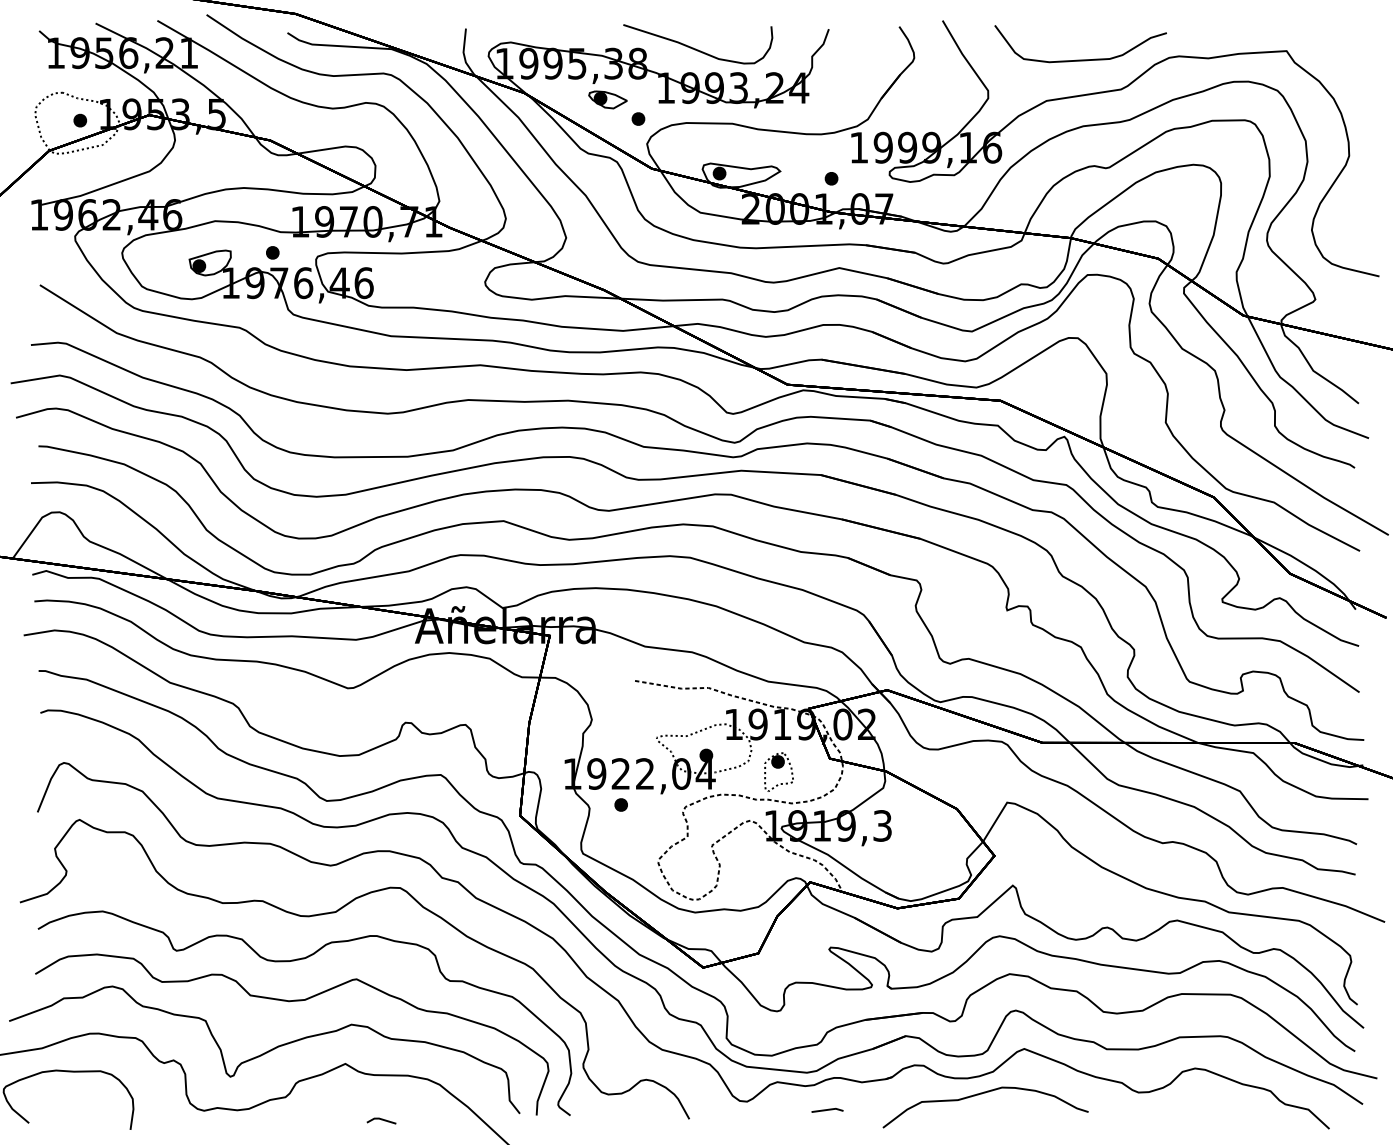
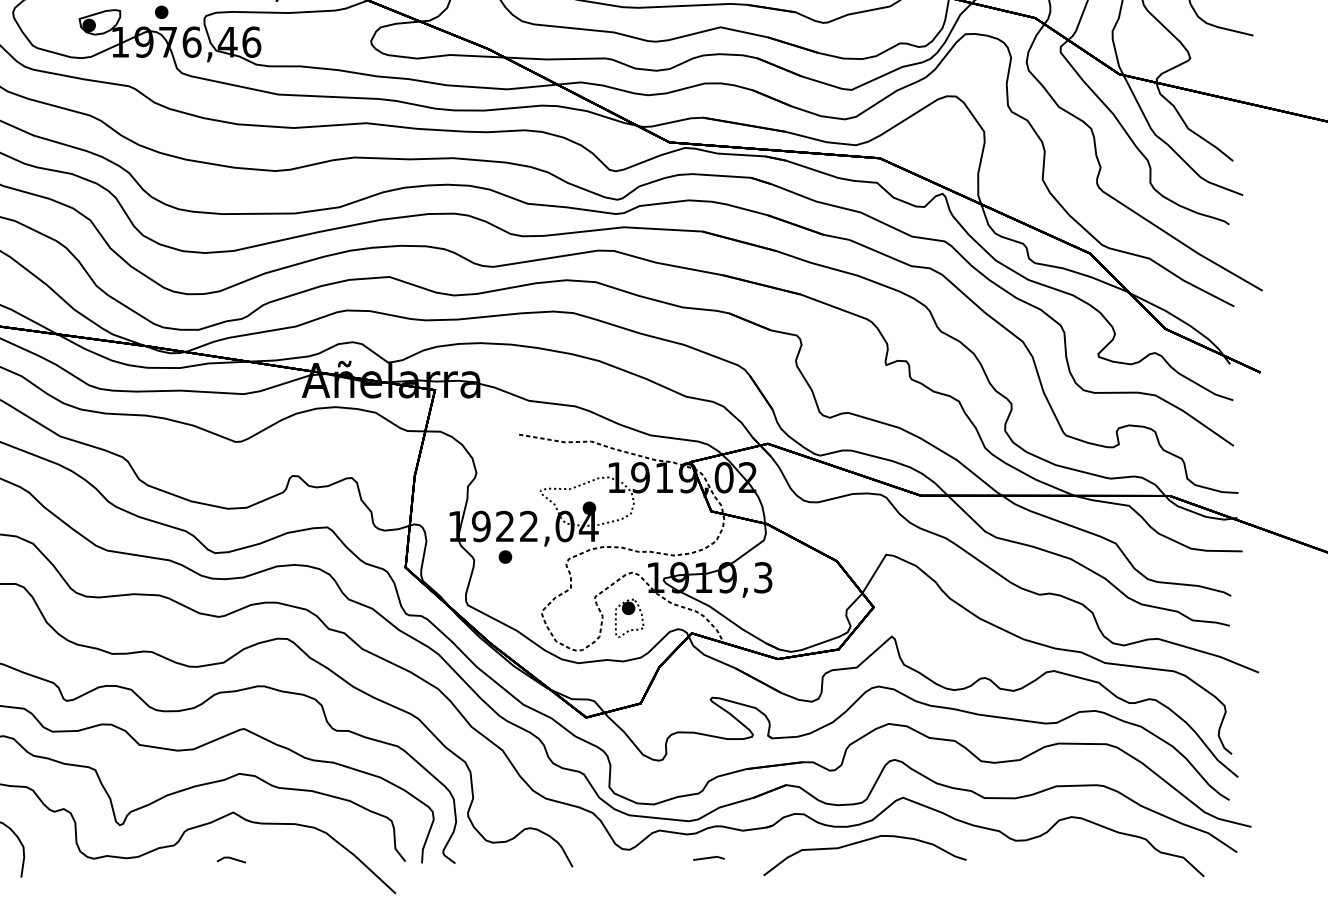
part: (778, 771) -> (629, 617), moved
line: (381, 1120) -> (231, 859), moved

